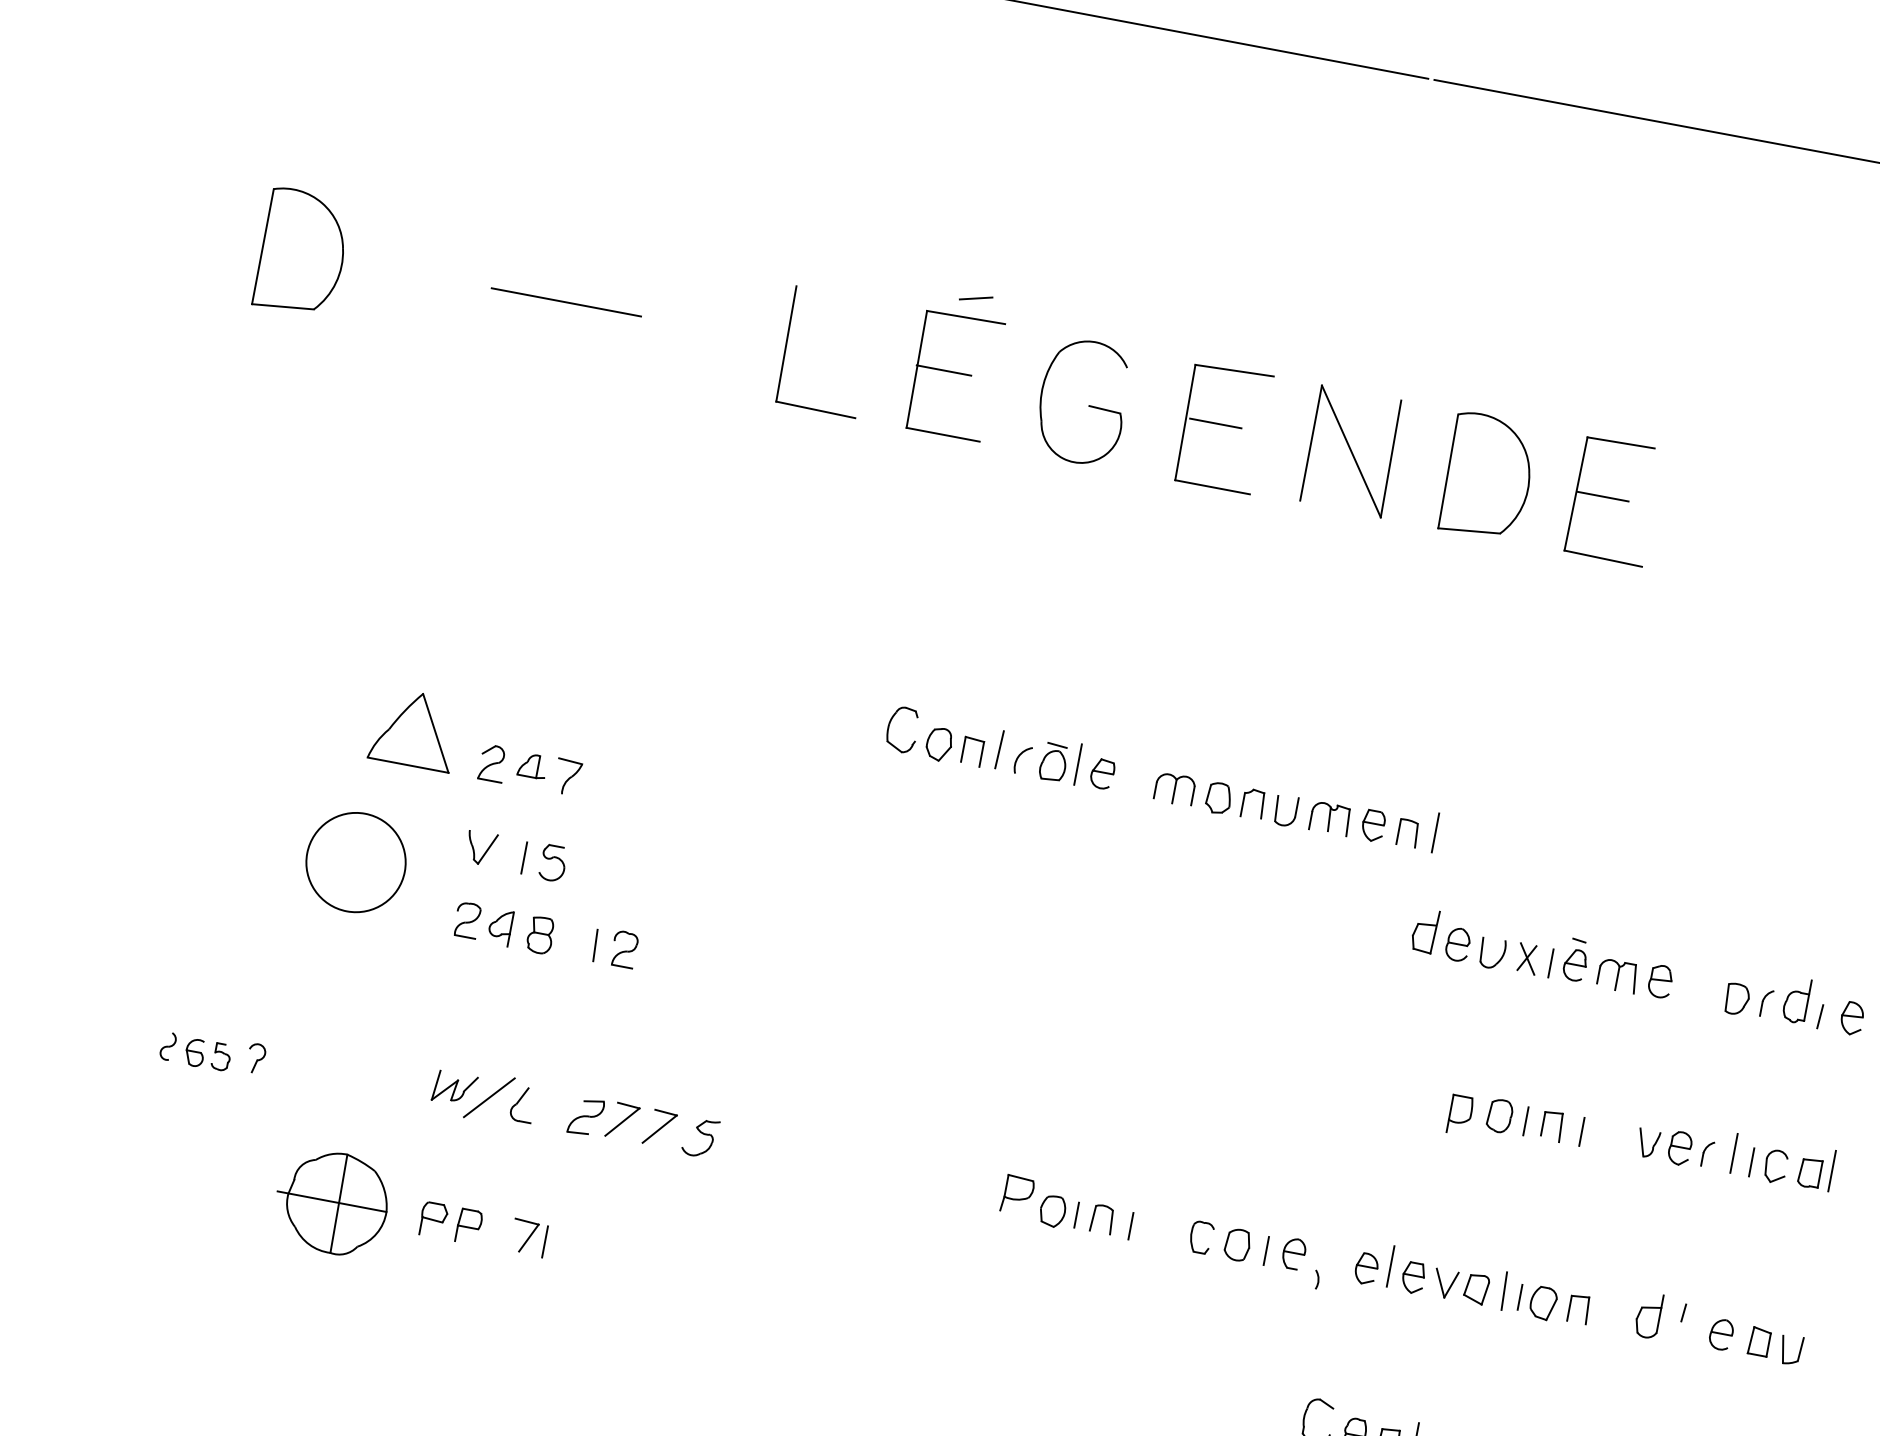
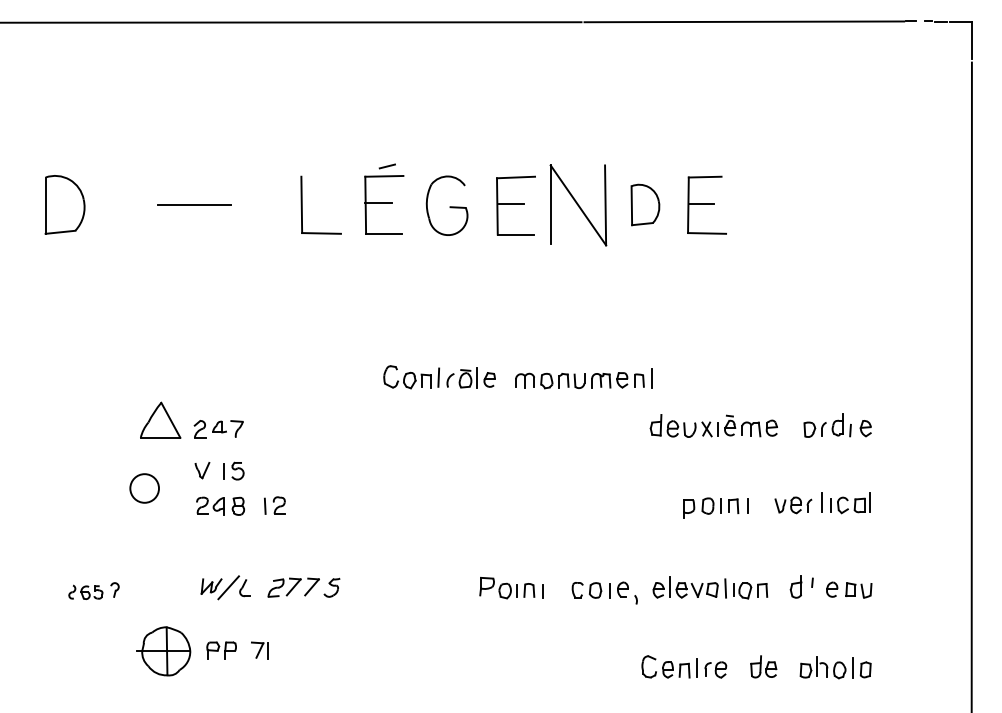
part: (1351, 449) -> (578, 204), size x1.4
part: (1488, 475) -> (645, 204), size x0.7
circle: (355, 862) -> (144, 488), size x0.6

